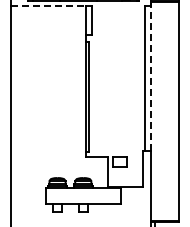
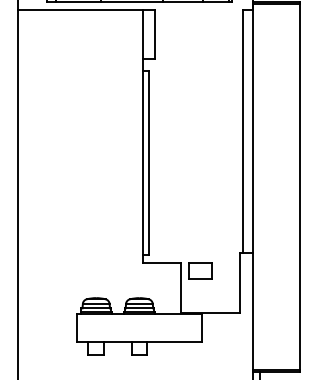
line: (48, 6) -> (81, 10), dashed -> solid
line: (151, 78) -> (253, 131), dashed -> solid

